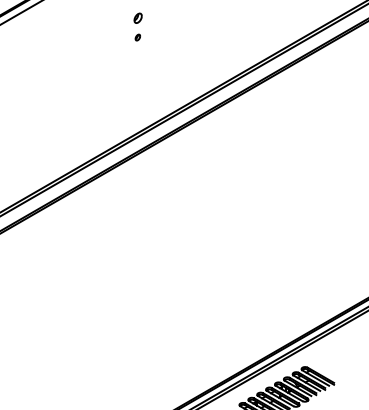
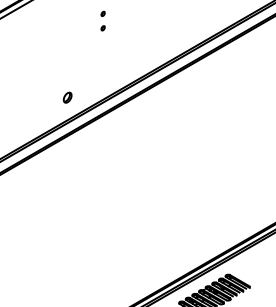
part: (137, 18) -> (102, 14), size x0.62
part: (90, 129) -> (67, 97), added

